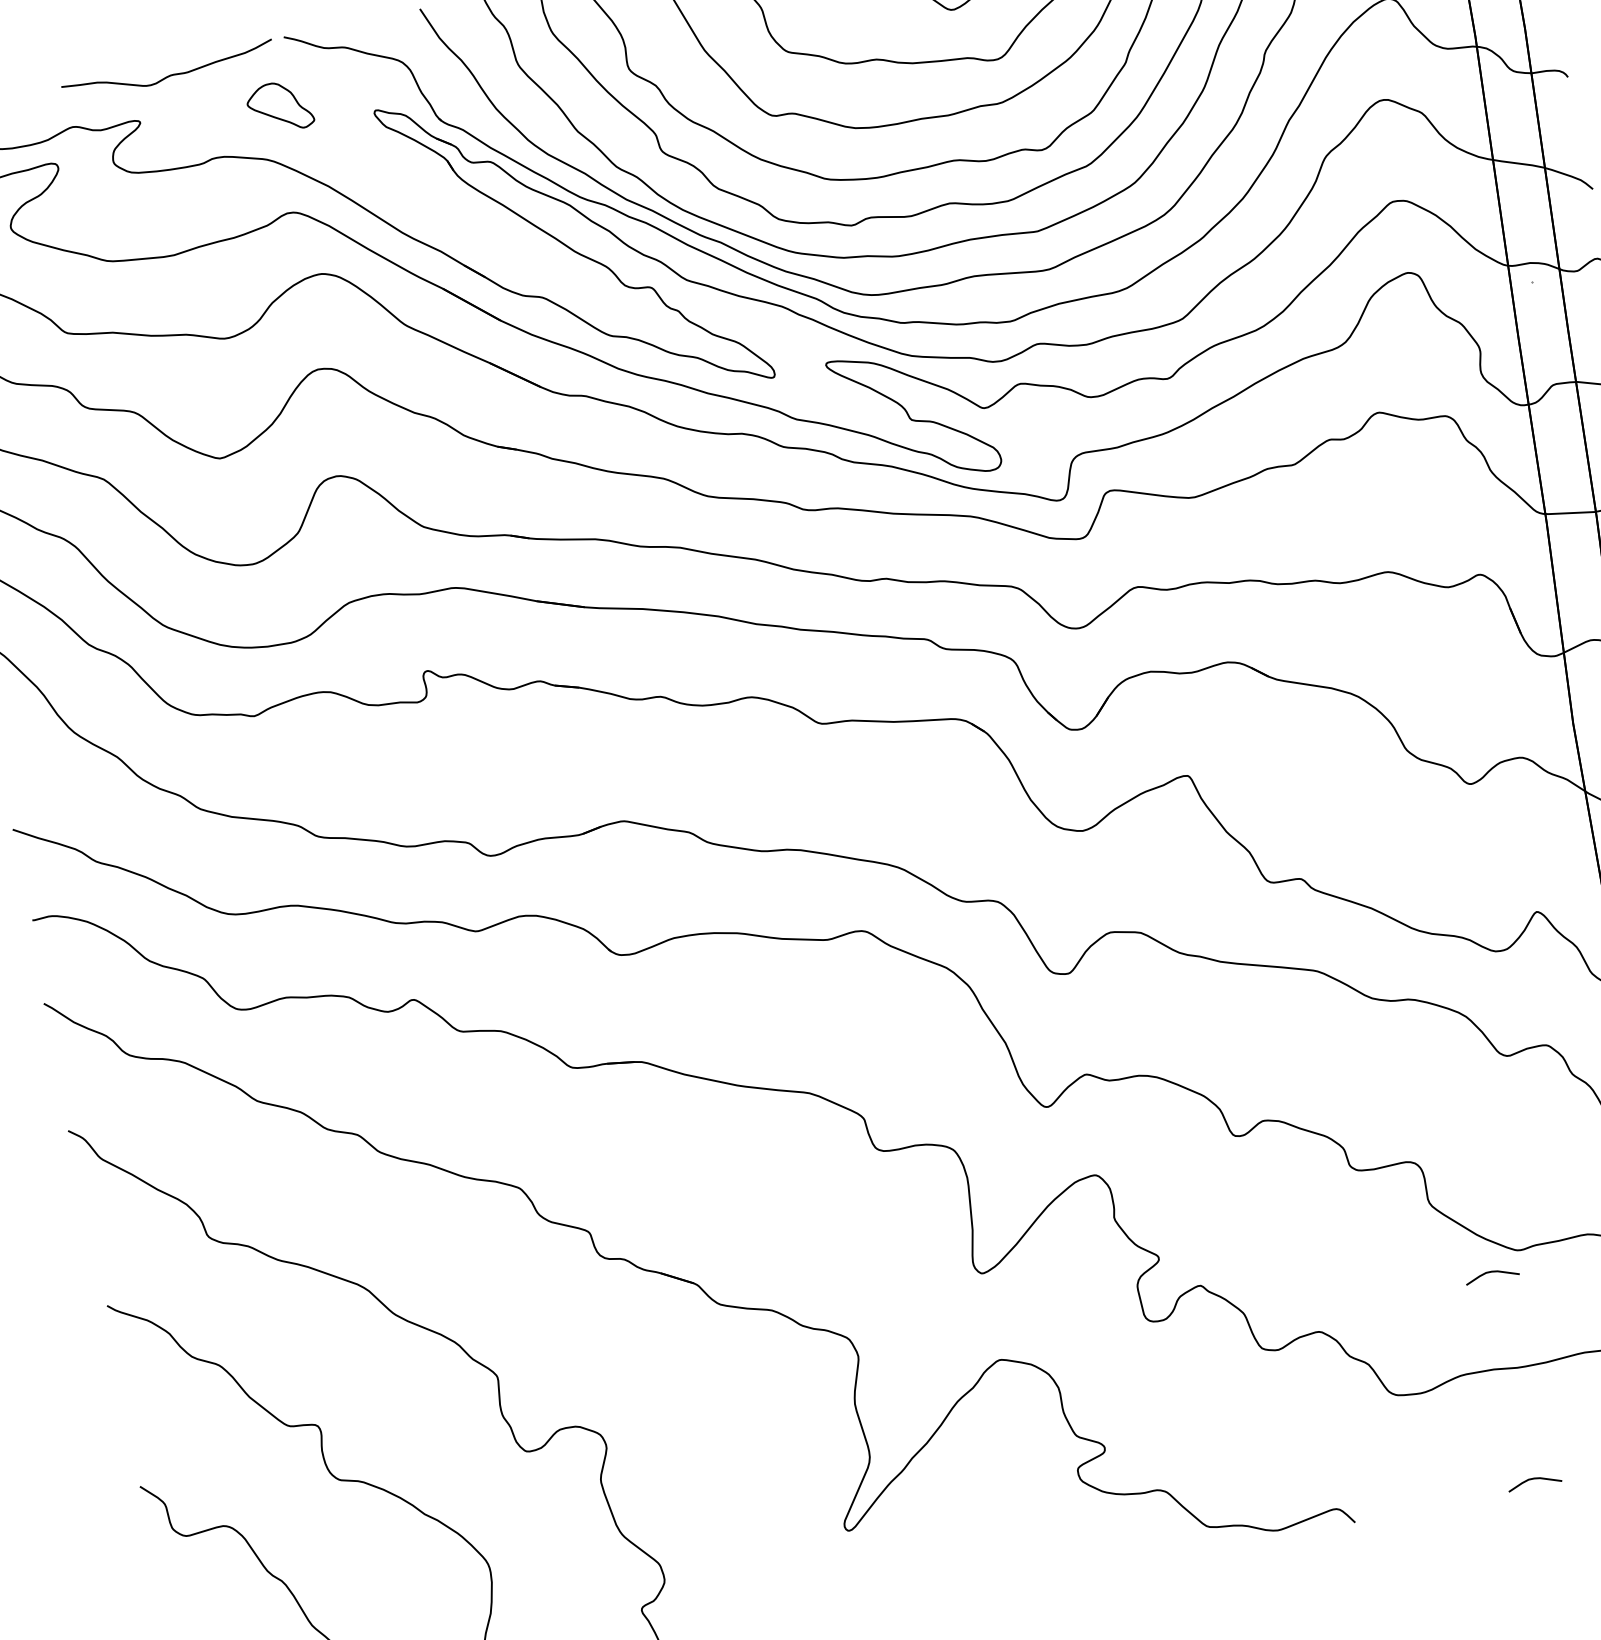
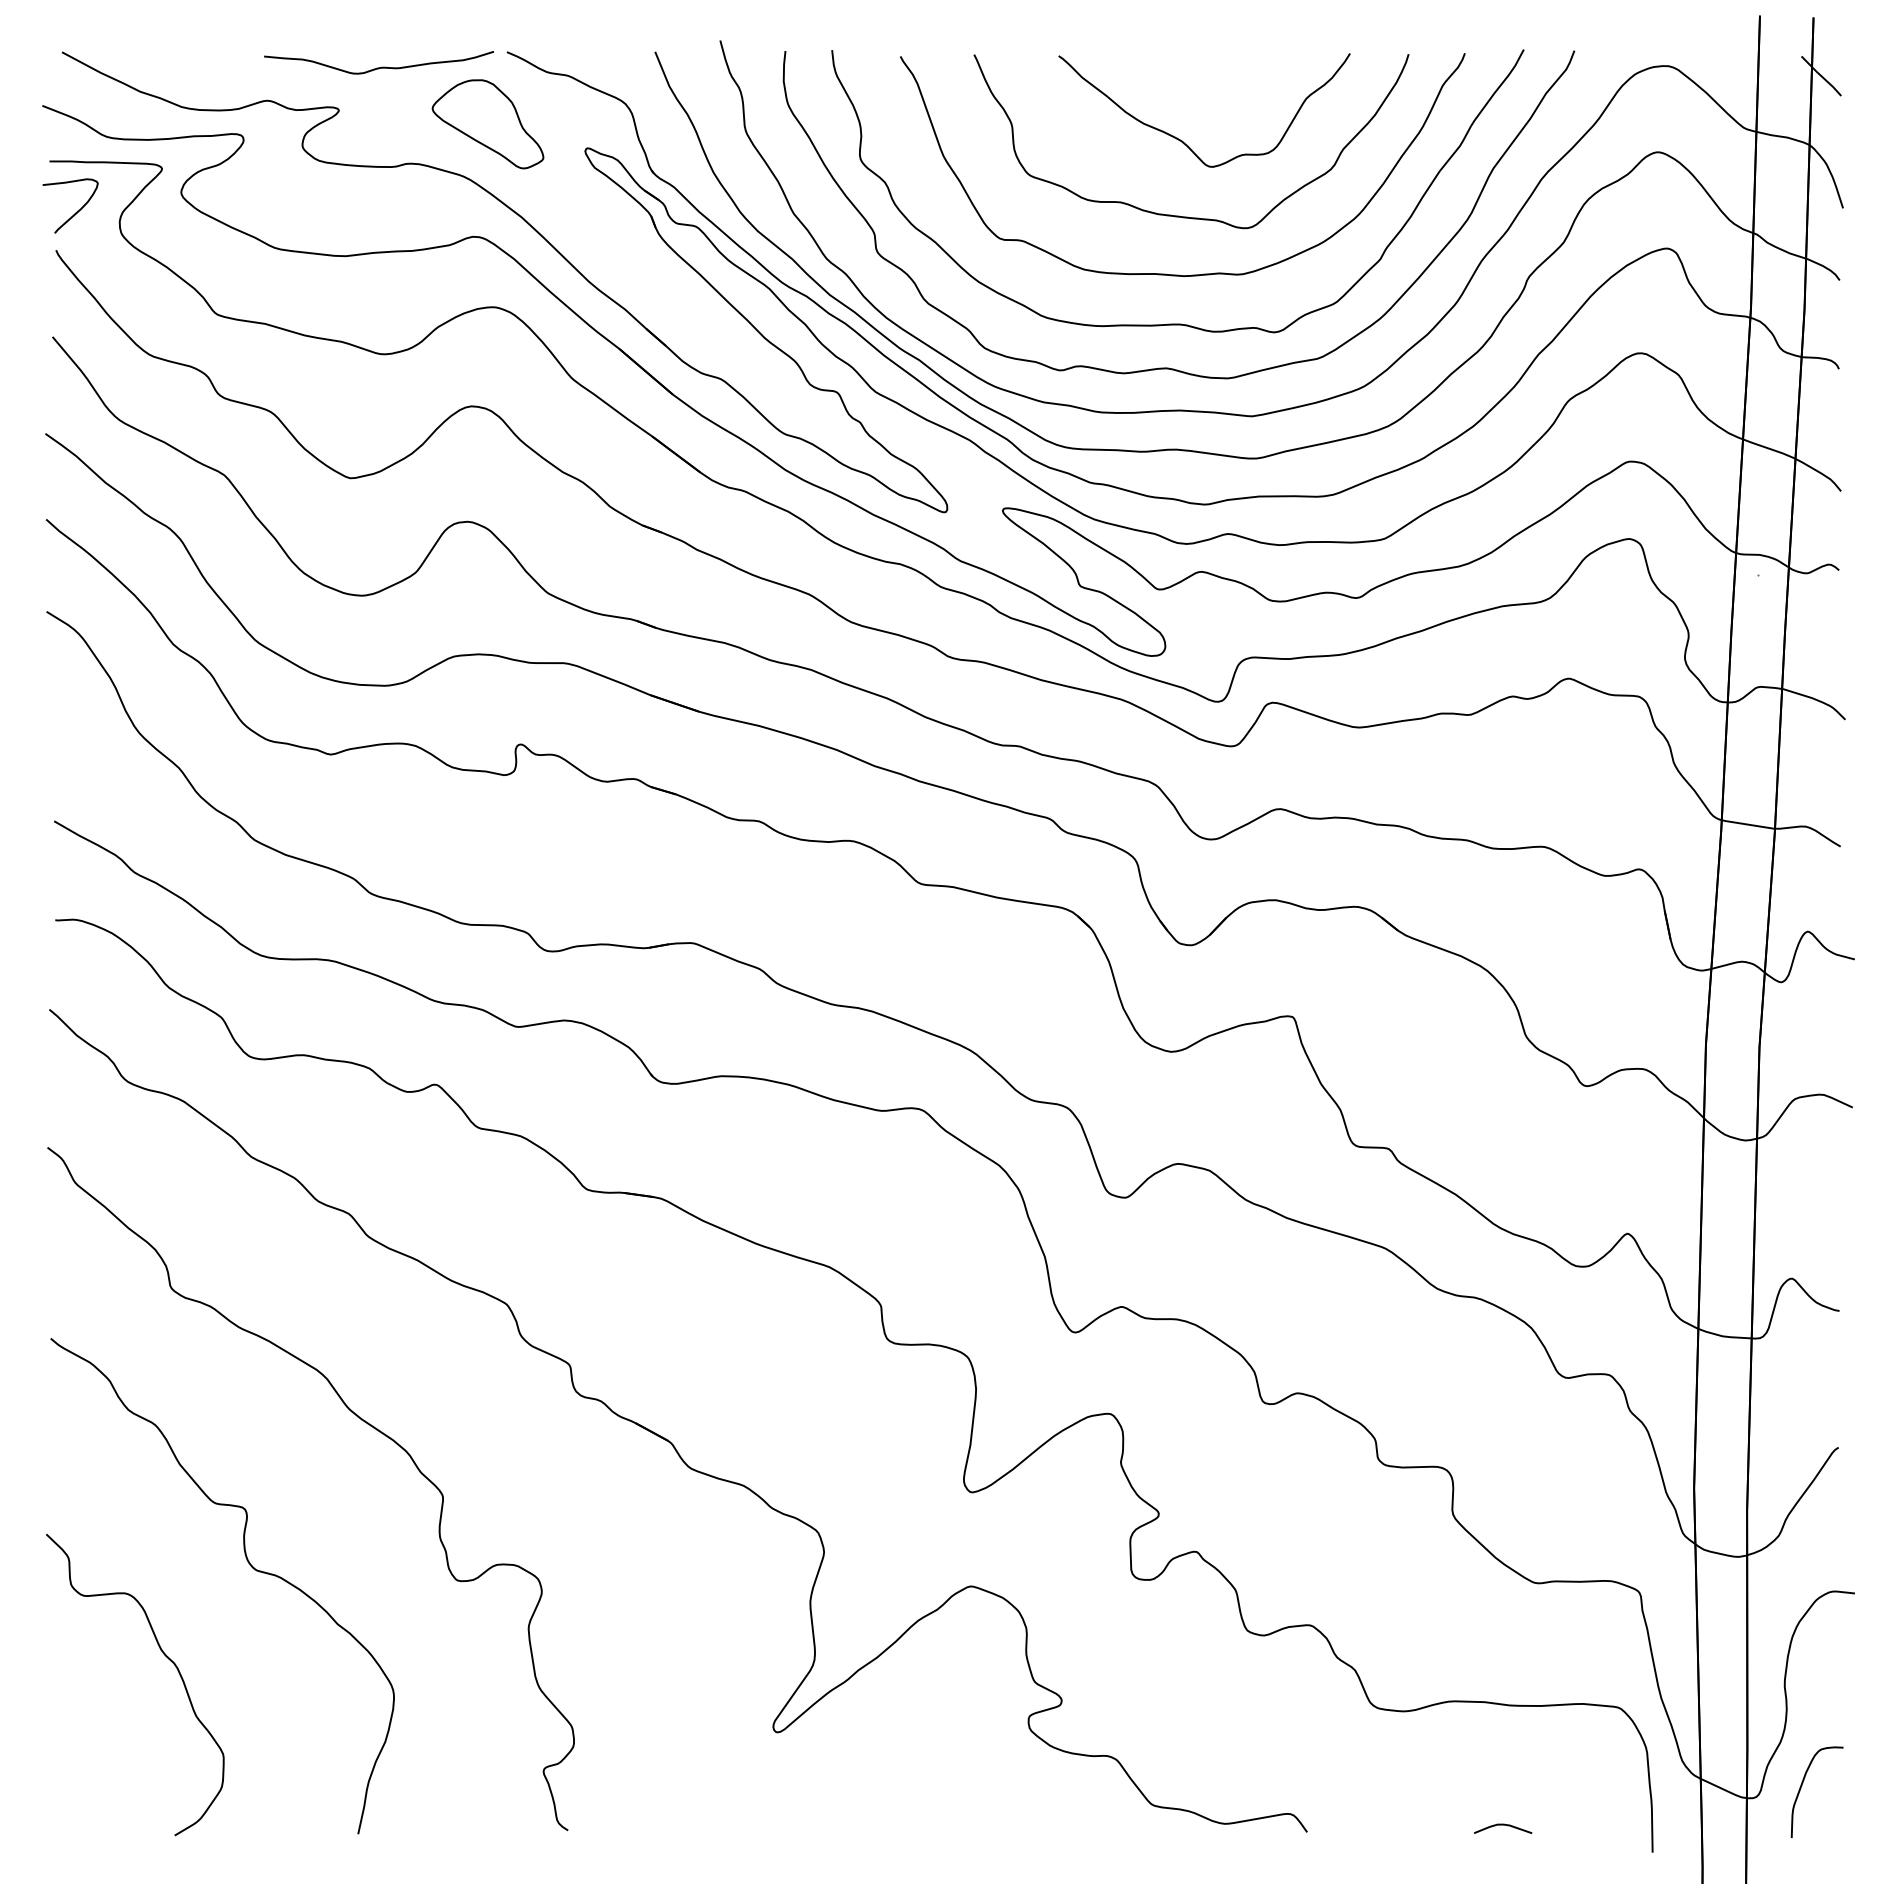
part: (279, 107) -> (487, 124), size x1.67
curve: (1491, 1272) -> (1503, 1600), removed

